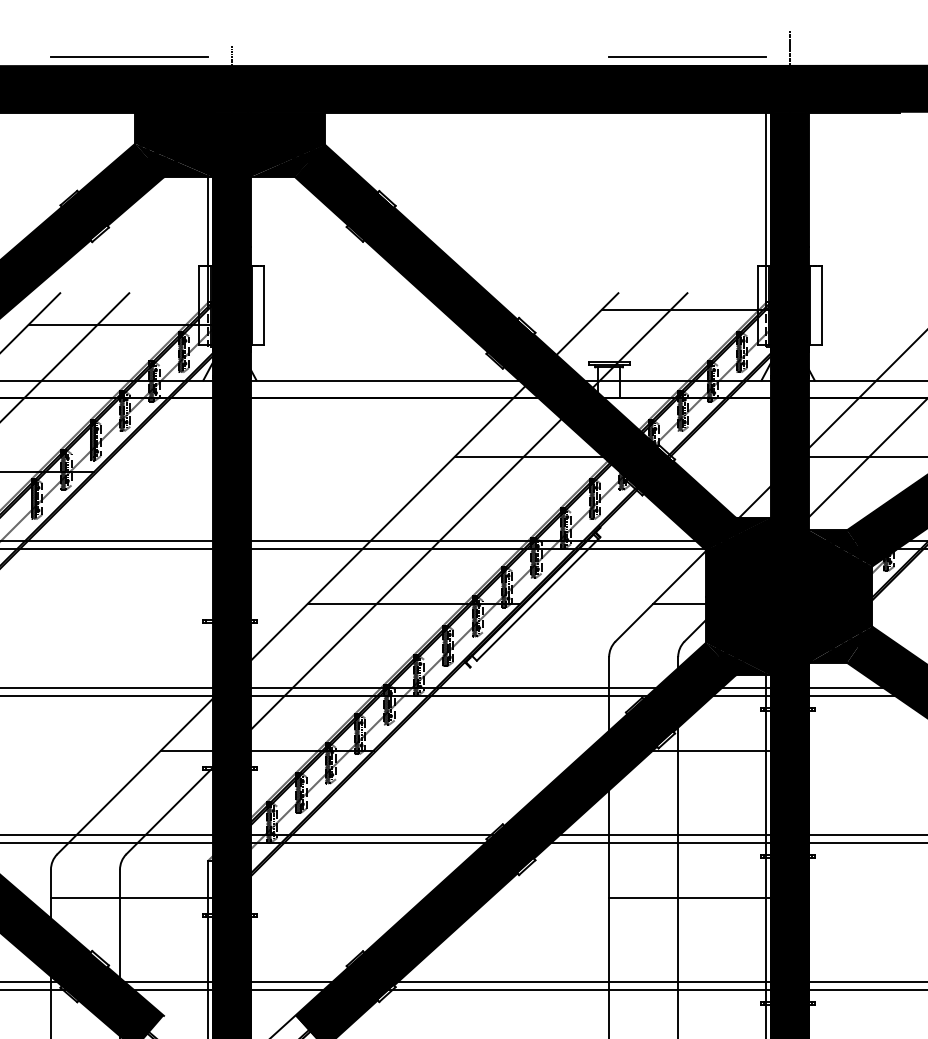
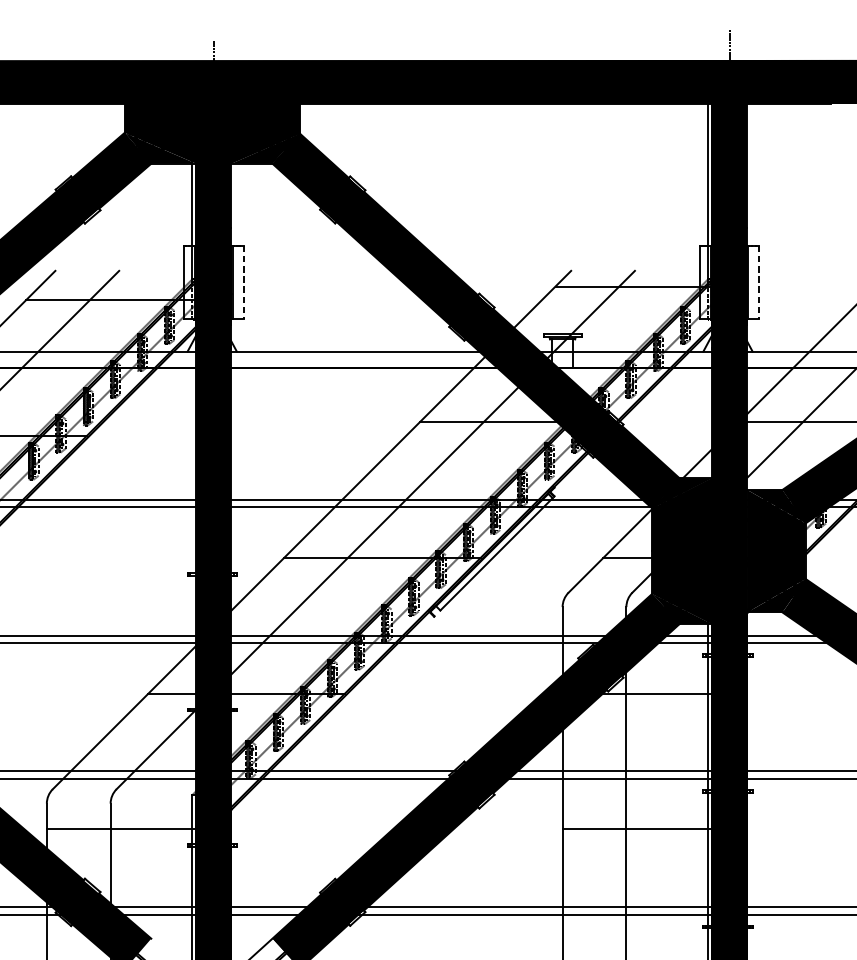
line: (687, 56) -> (635, 52), removed
line: (129, 57) -> (119, 53), removed
line: (263, 305) -> (243, 282), solid -> dashed
line: (822, 305) -> (759, 282), solid -> dashed

